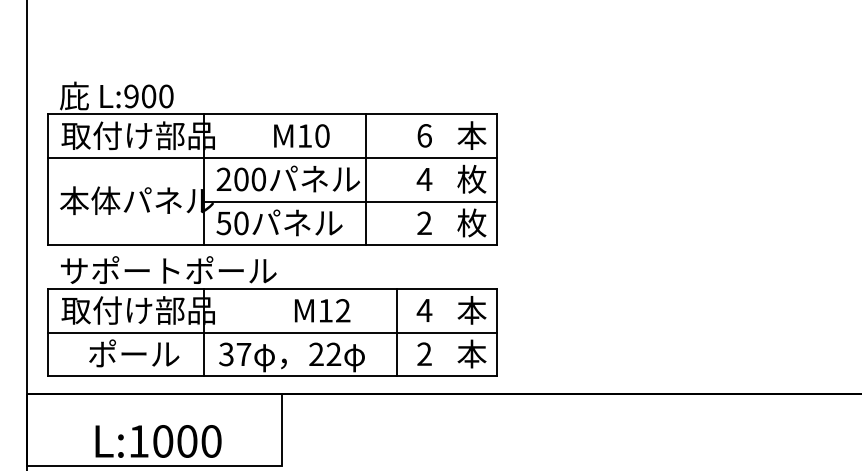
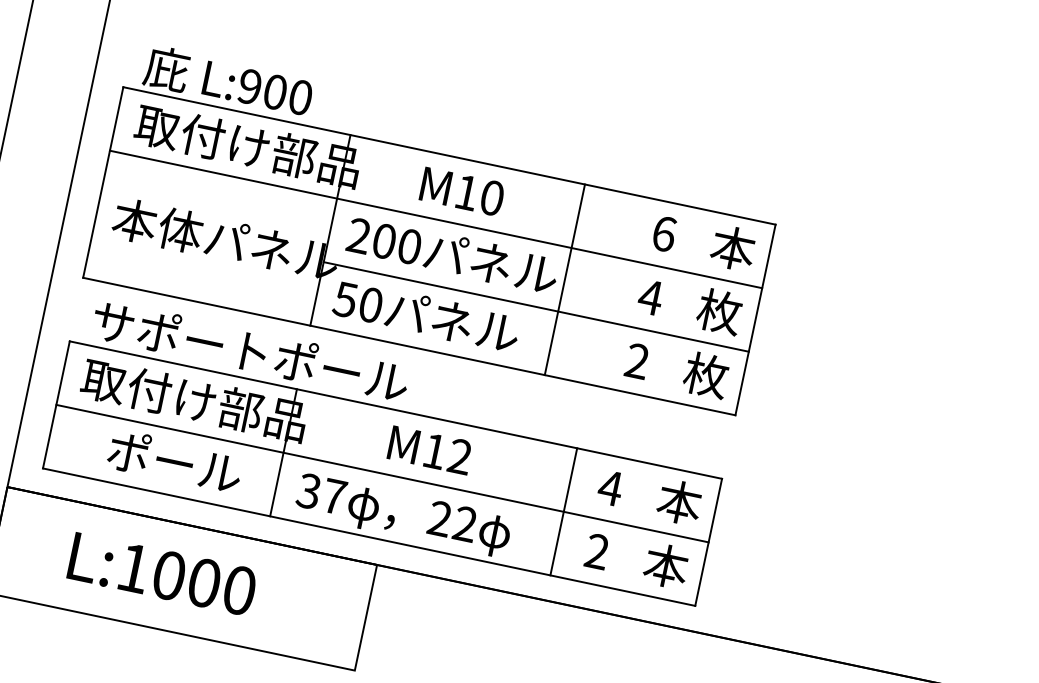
text: (301, 135) -> (461, 190), moved
text: (322, 310) -> (430, 449), moved
text: (158, 441) -> (162, 574), moved

